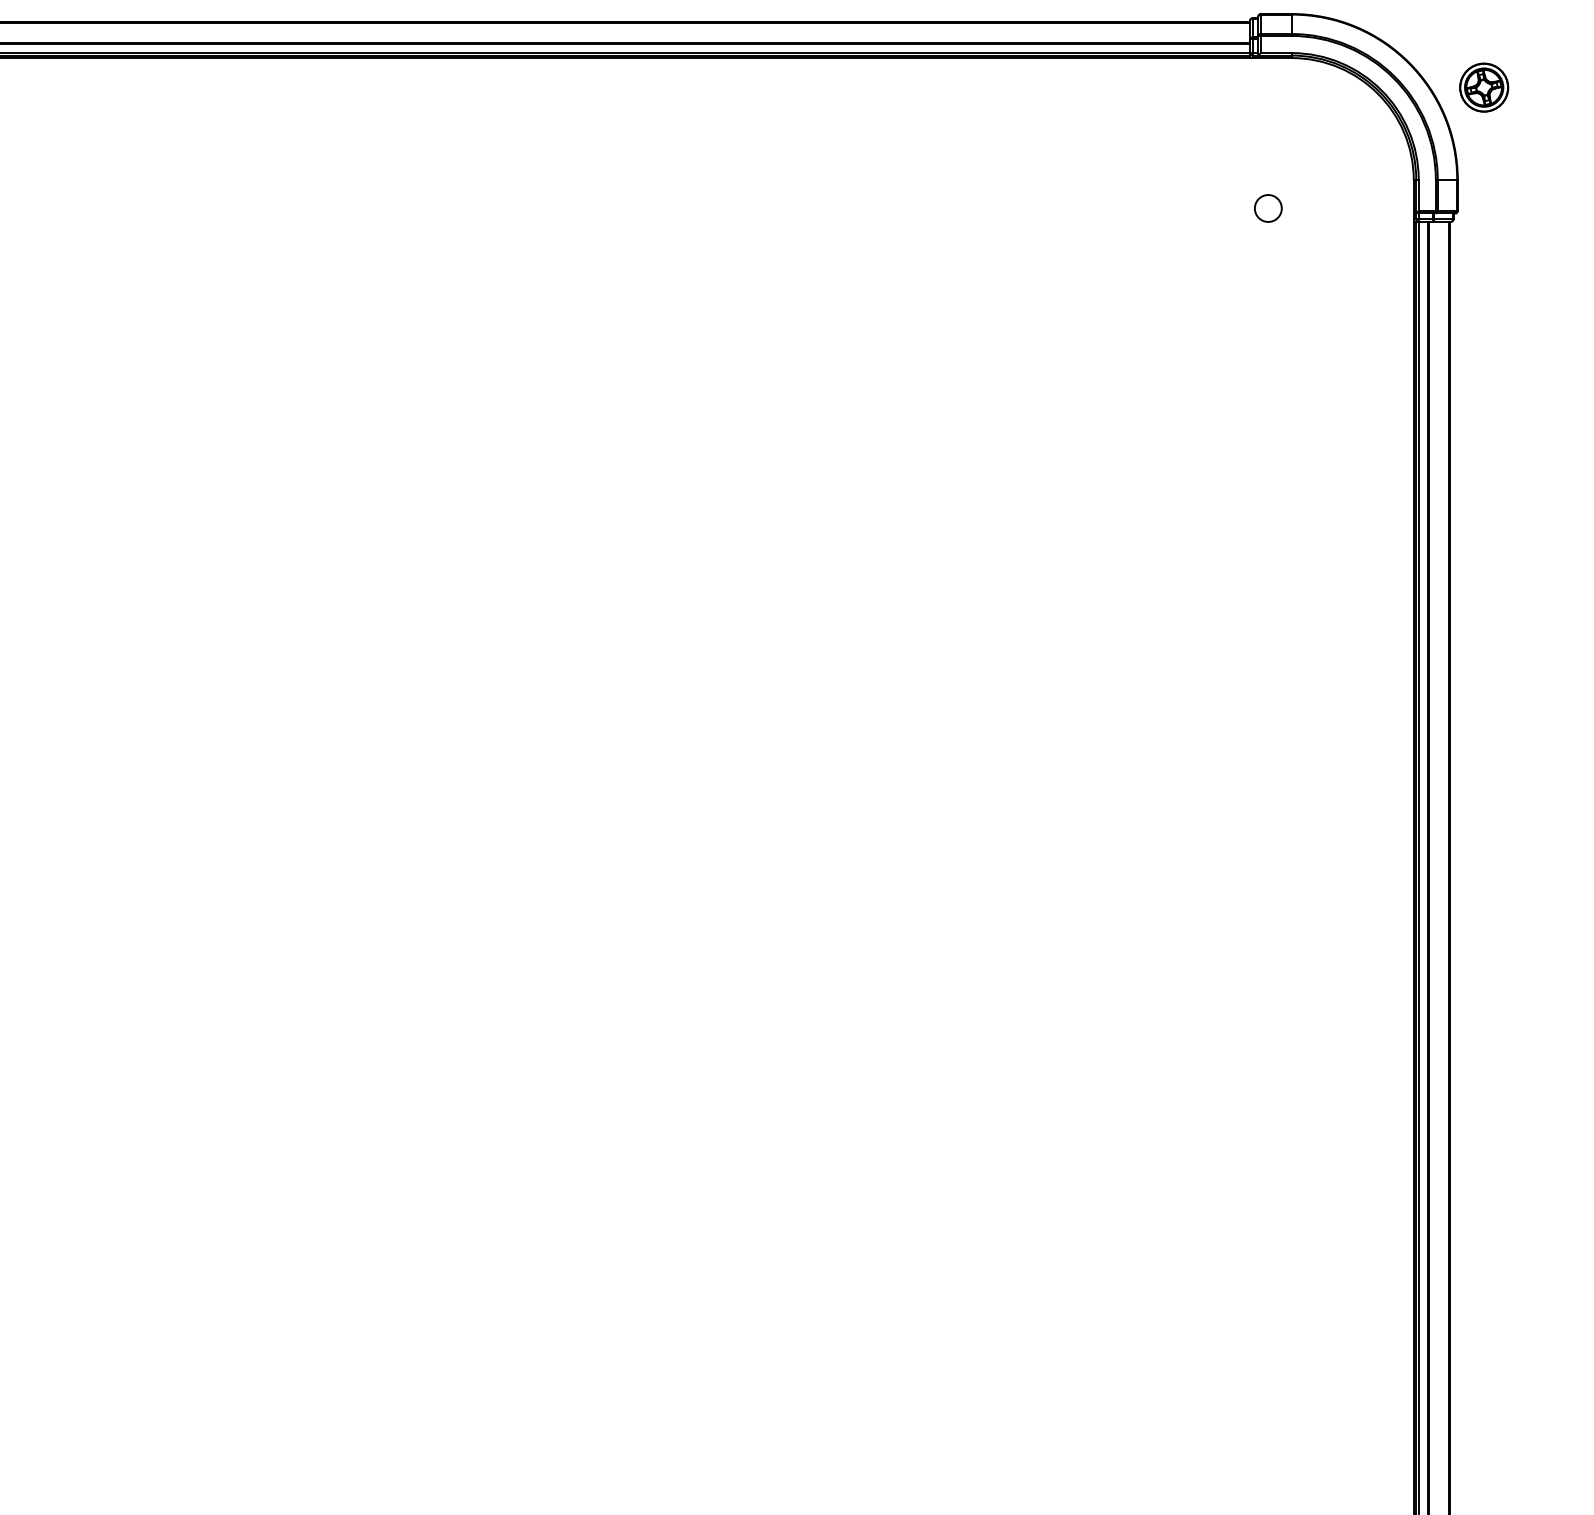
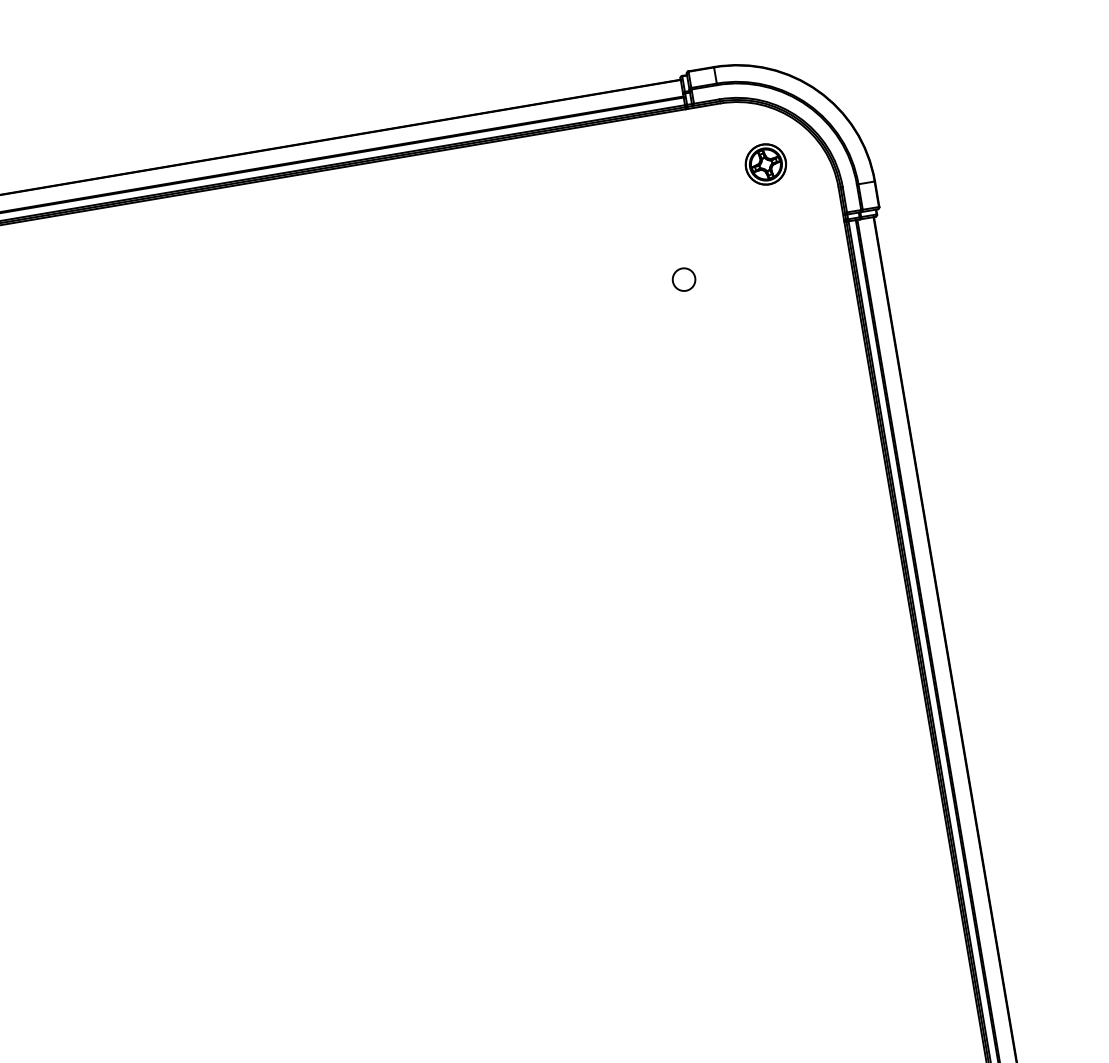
part: (1484, 87) -> (766, 164), moved
circle: (1268, 208) -> (684, 279), moved

